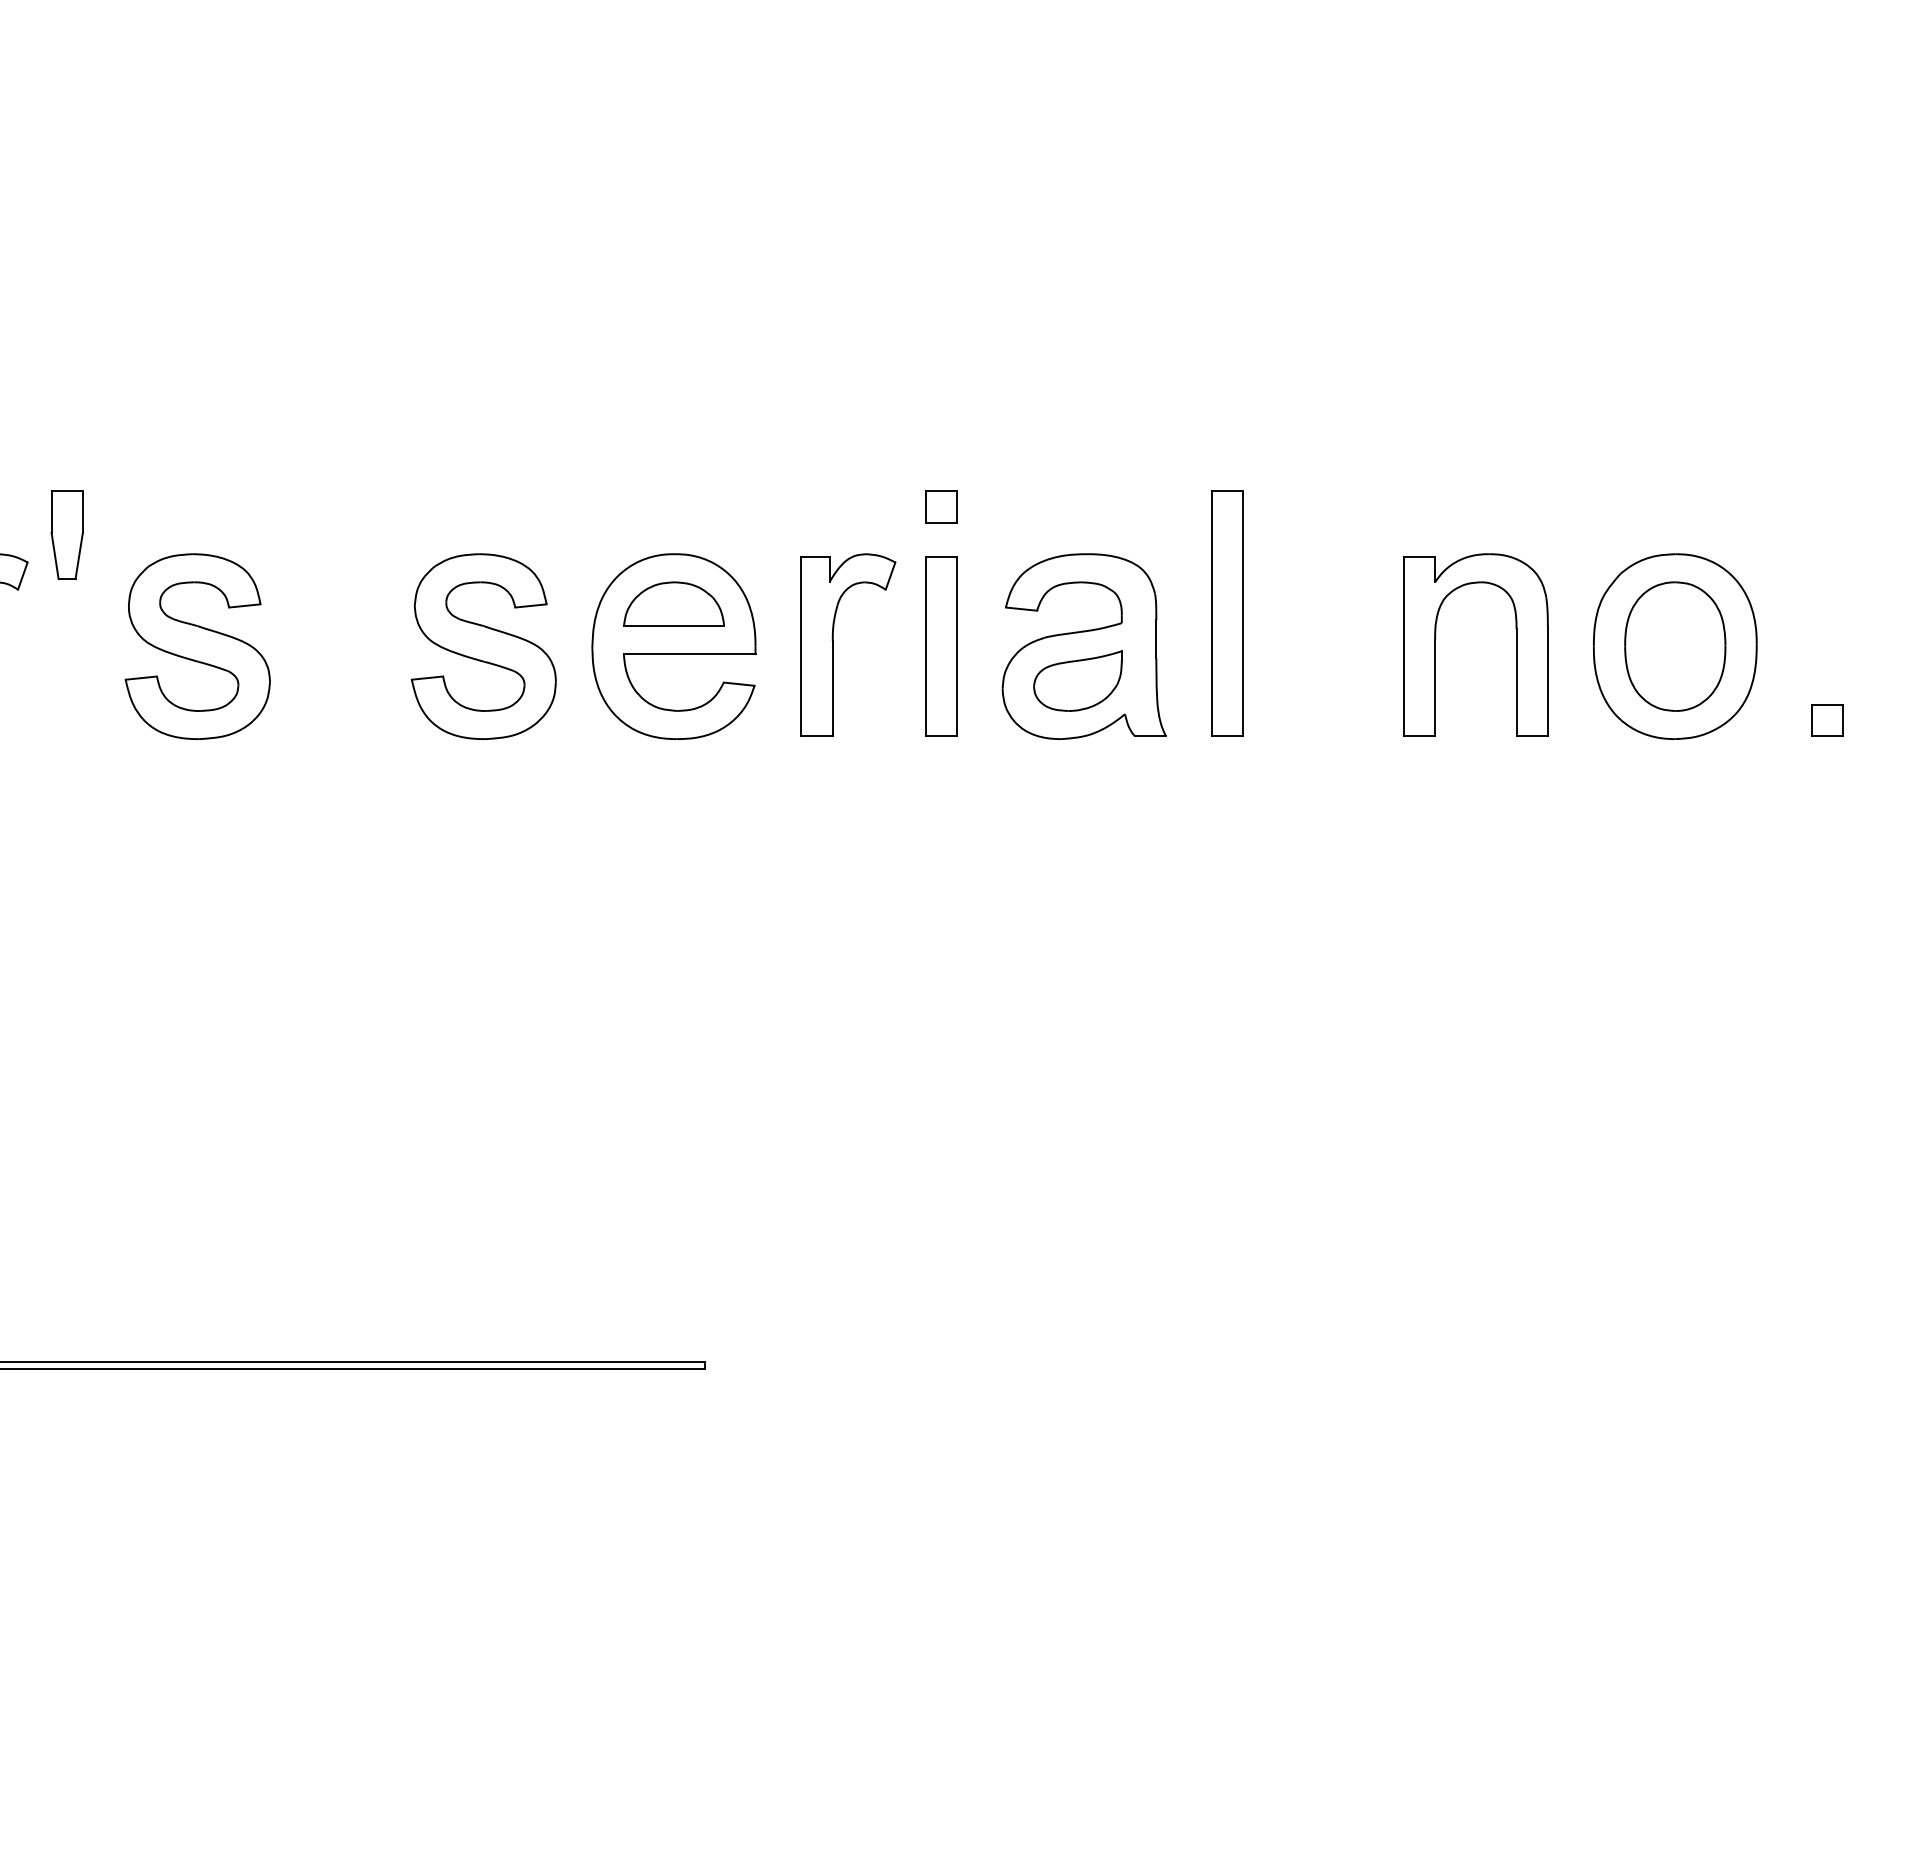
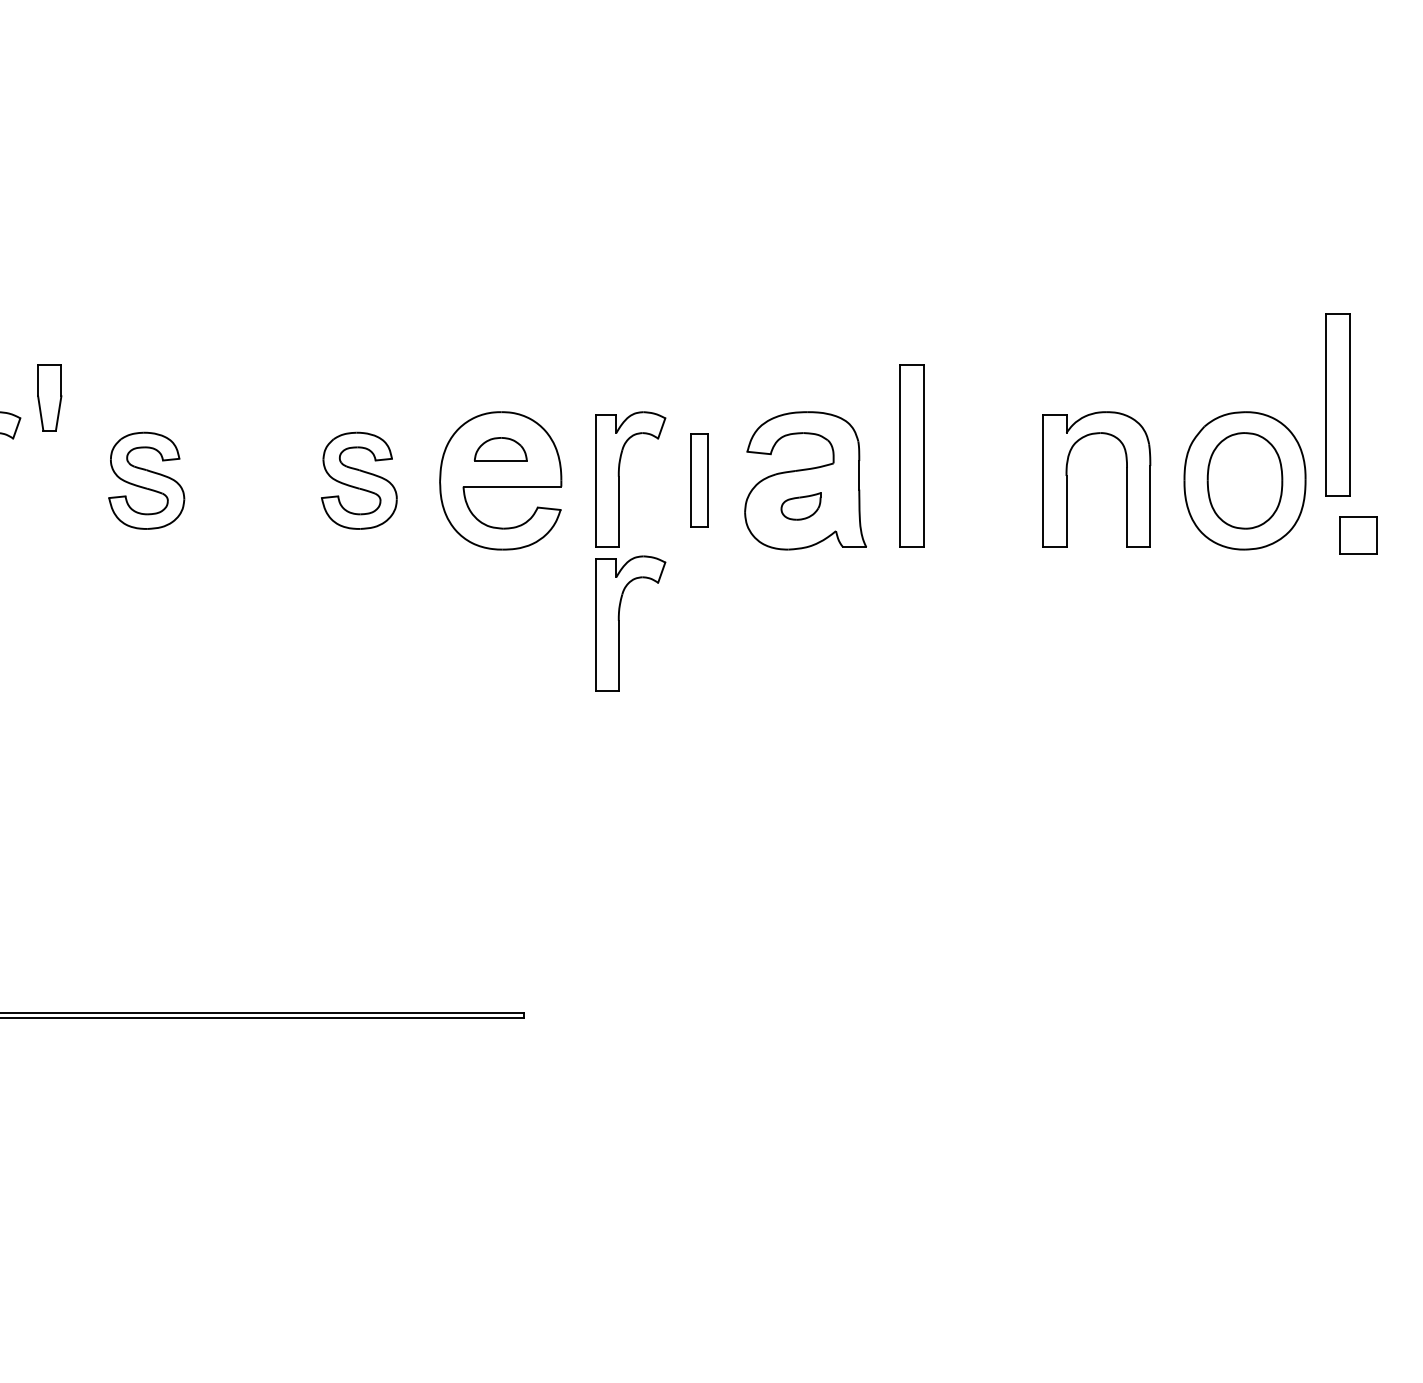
part: (941, 506) -> (699, 376), removed
part: (1800, 544) -> (1338, 404), added
part: (673, 603) -> (500, 448), size x0.7
part: (197, 646) -> (146, 480), size x0.7
part: (483, 646) -> (359, 480), size x0.7
part: (941, 646) -> (699, 480), size x0.7
part: (1077, 680) -> (800, 506), size x0.6
part: (1827, 720) -> (1358, 535), size x1.6
part: (833, 838) -> (619, 623), added

